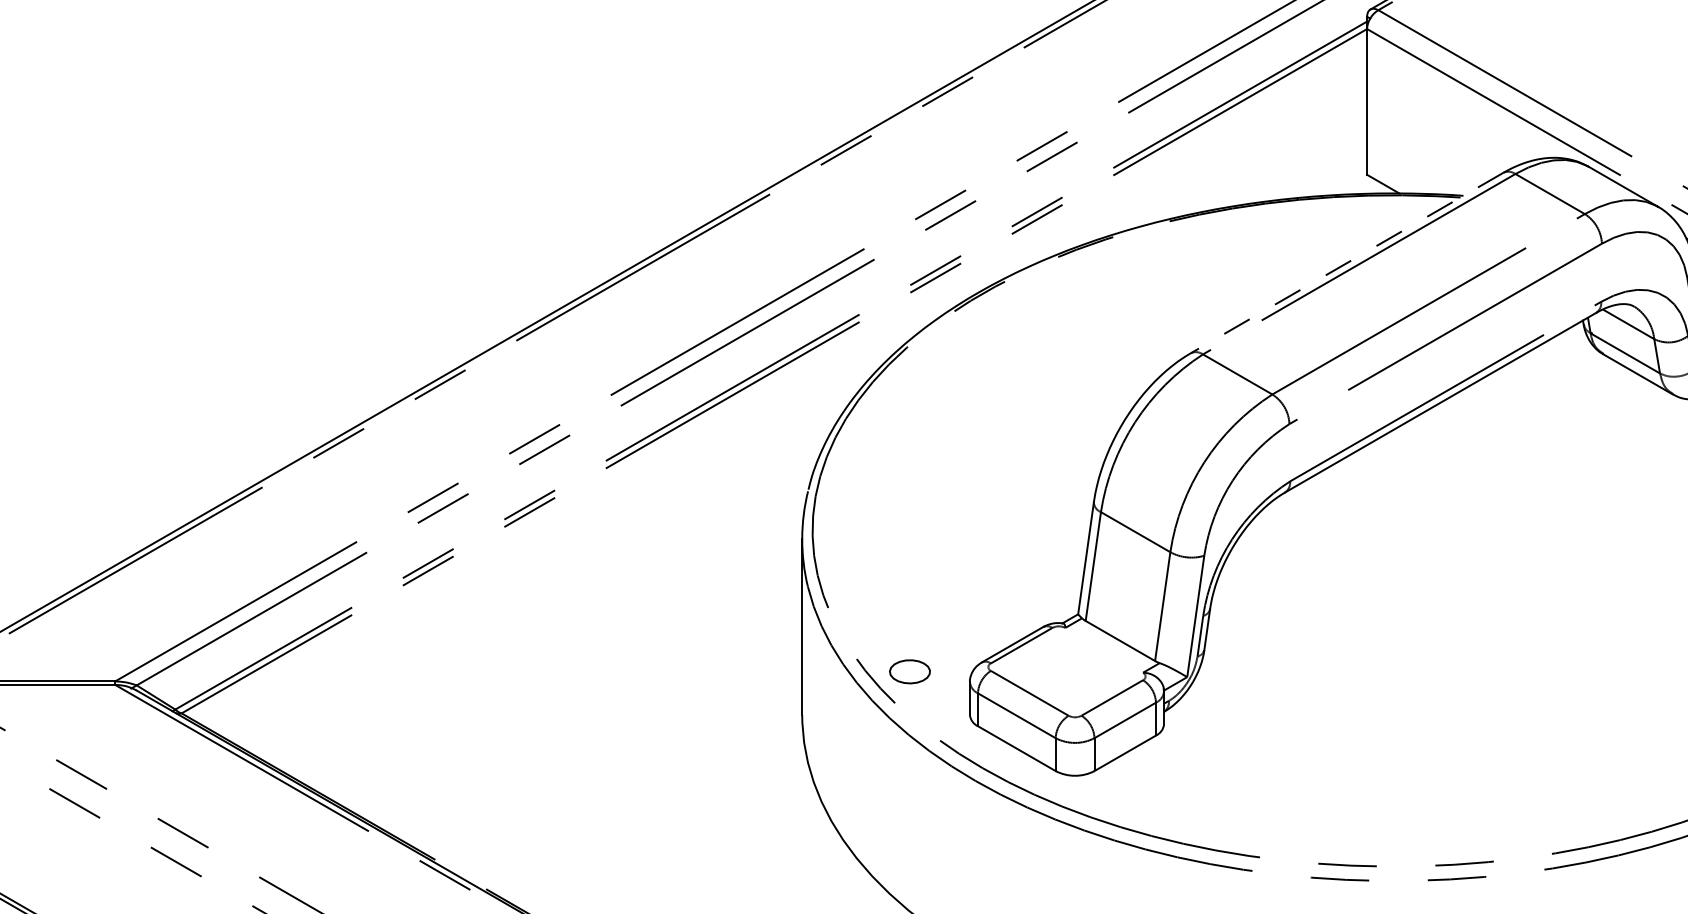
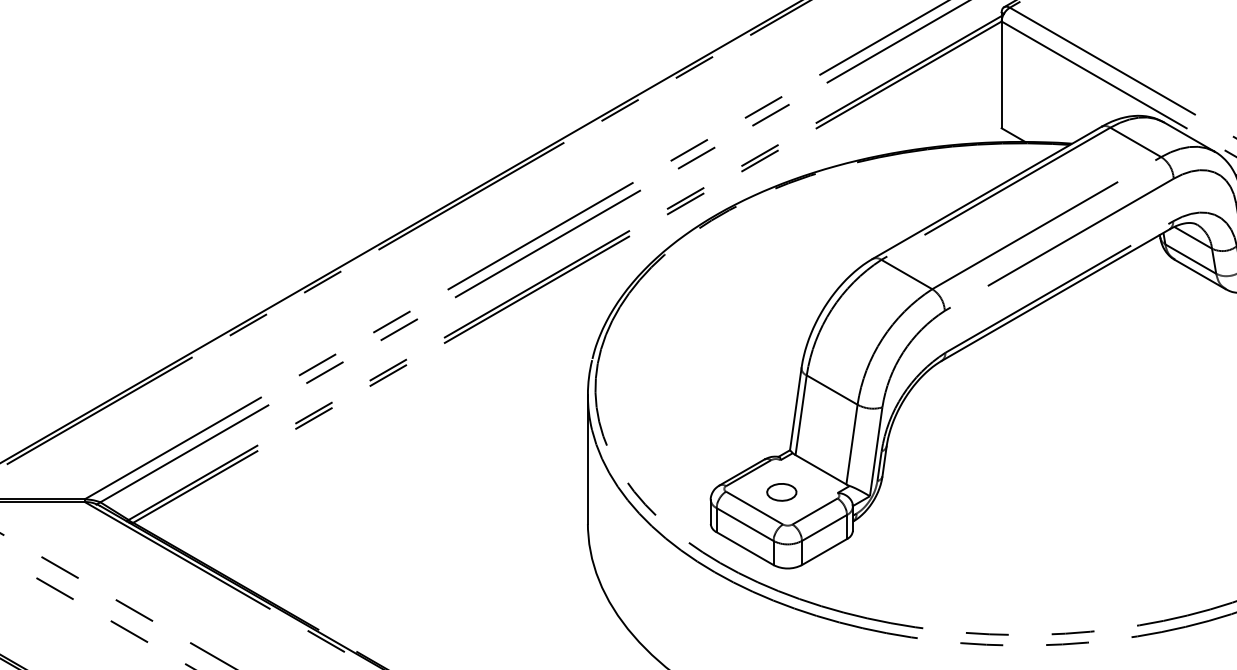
line: (1346, 263) -> (986, 193), dashed -> solid
part: (909, 671) -> (781, 492), moved

